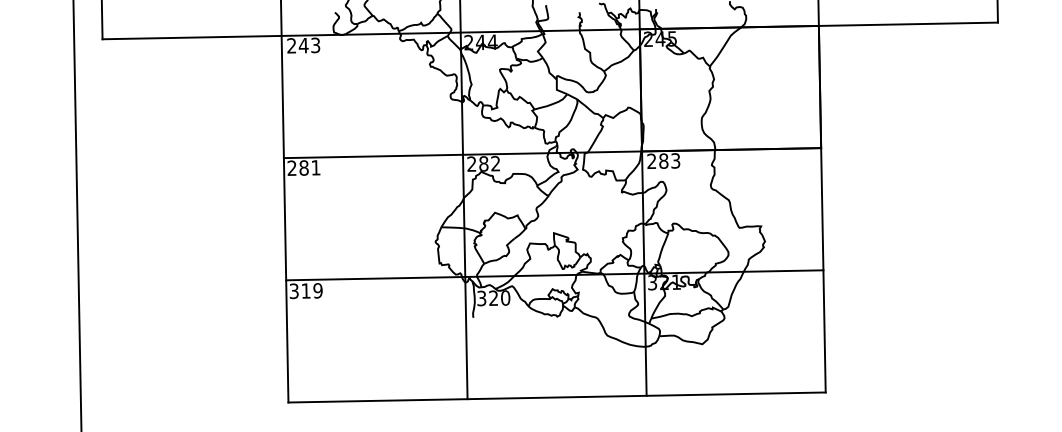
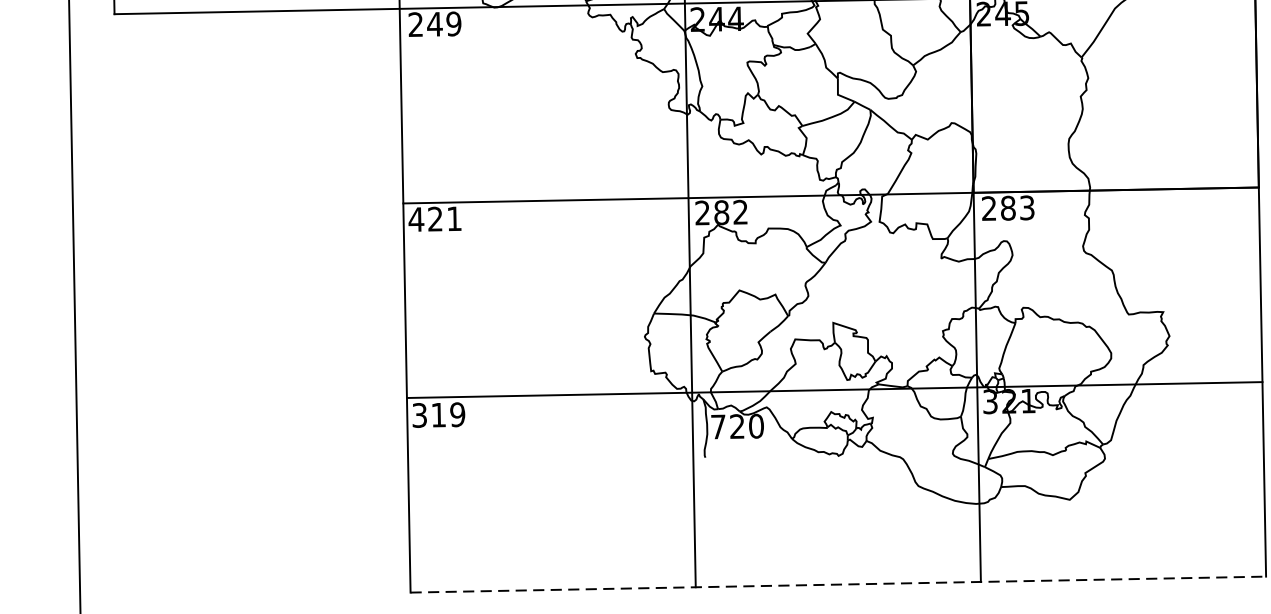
text: (315, 45) -> (453, 24), 243 -> 249
text: (297, 167) -> (424, 218), 281 -> 421
text: (481, 298) -> (717, 426), 320 -> 720
line: (557, 397) -> (838, 584), solid -> dashed

